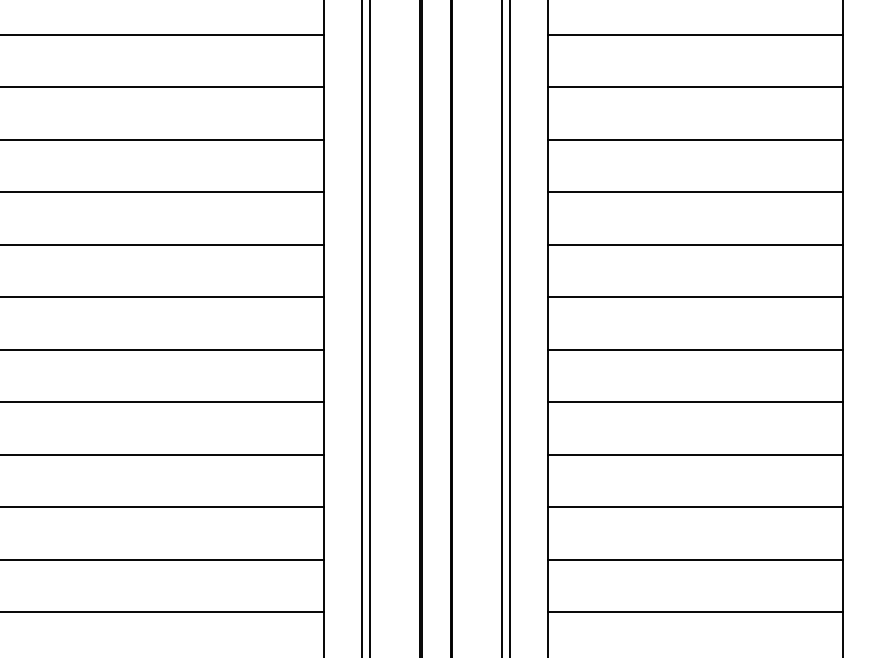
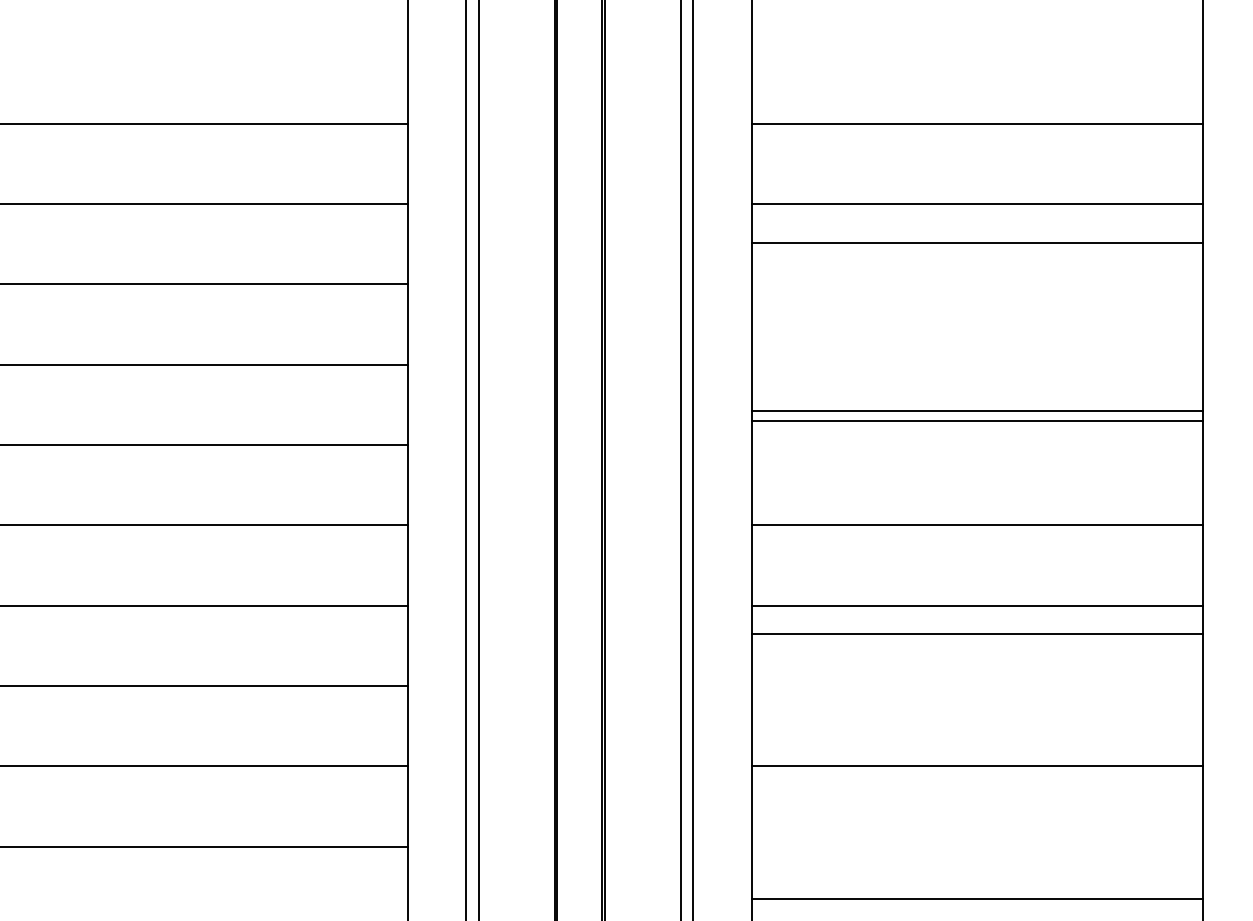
line: (695, 139) -> (976, 242), moved
line: (695, 192) -> (976, 421), moved
line: (695, 244) -> (976, 410), moved
line: (695, 402) -> (976, 634), moved
line: (695, 507) -> (976, 899), moved

